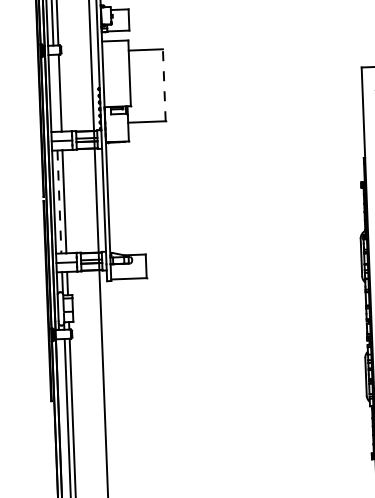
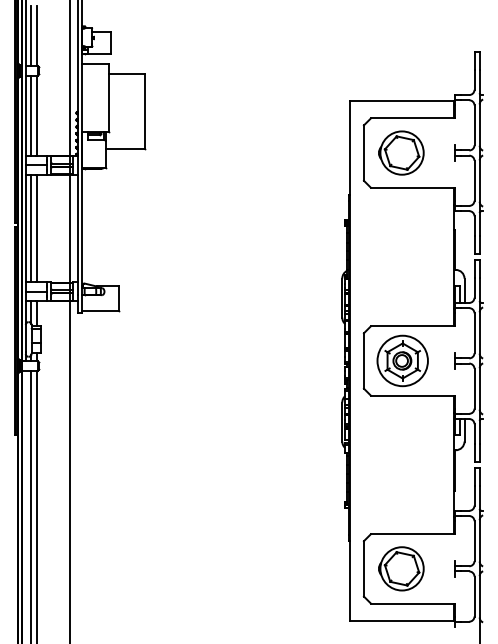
line: (164, 85) -> (144, 111), dashed -> solid
line: (55, 93) -> (31, 115), added
line: (59, 202) -> (31, 229), dashed -> solid

